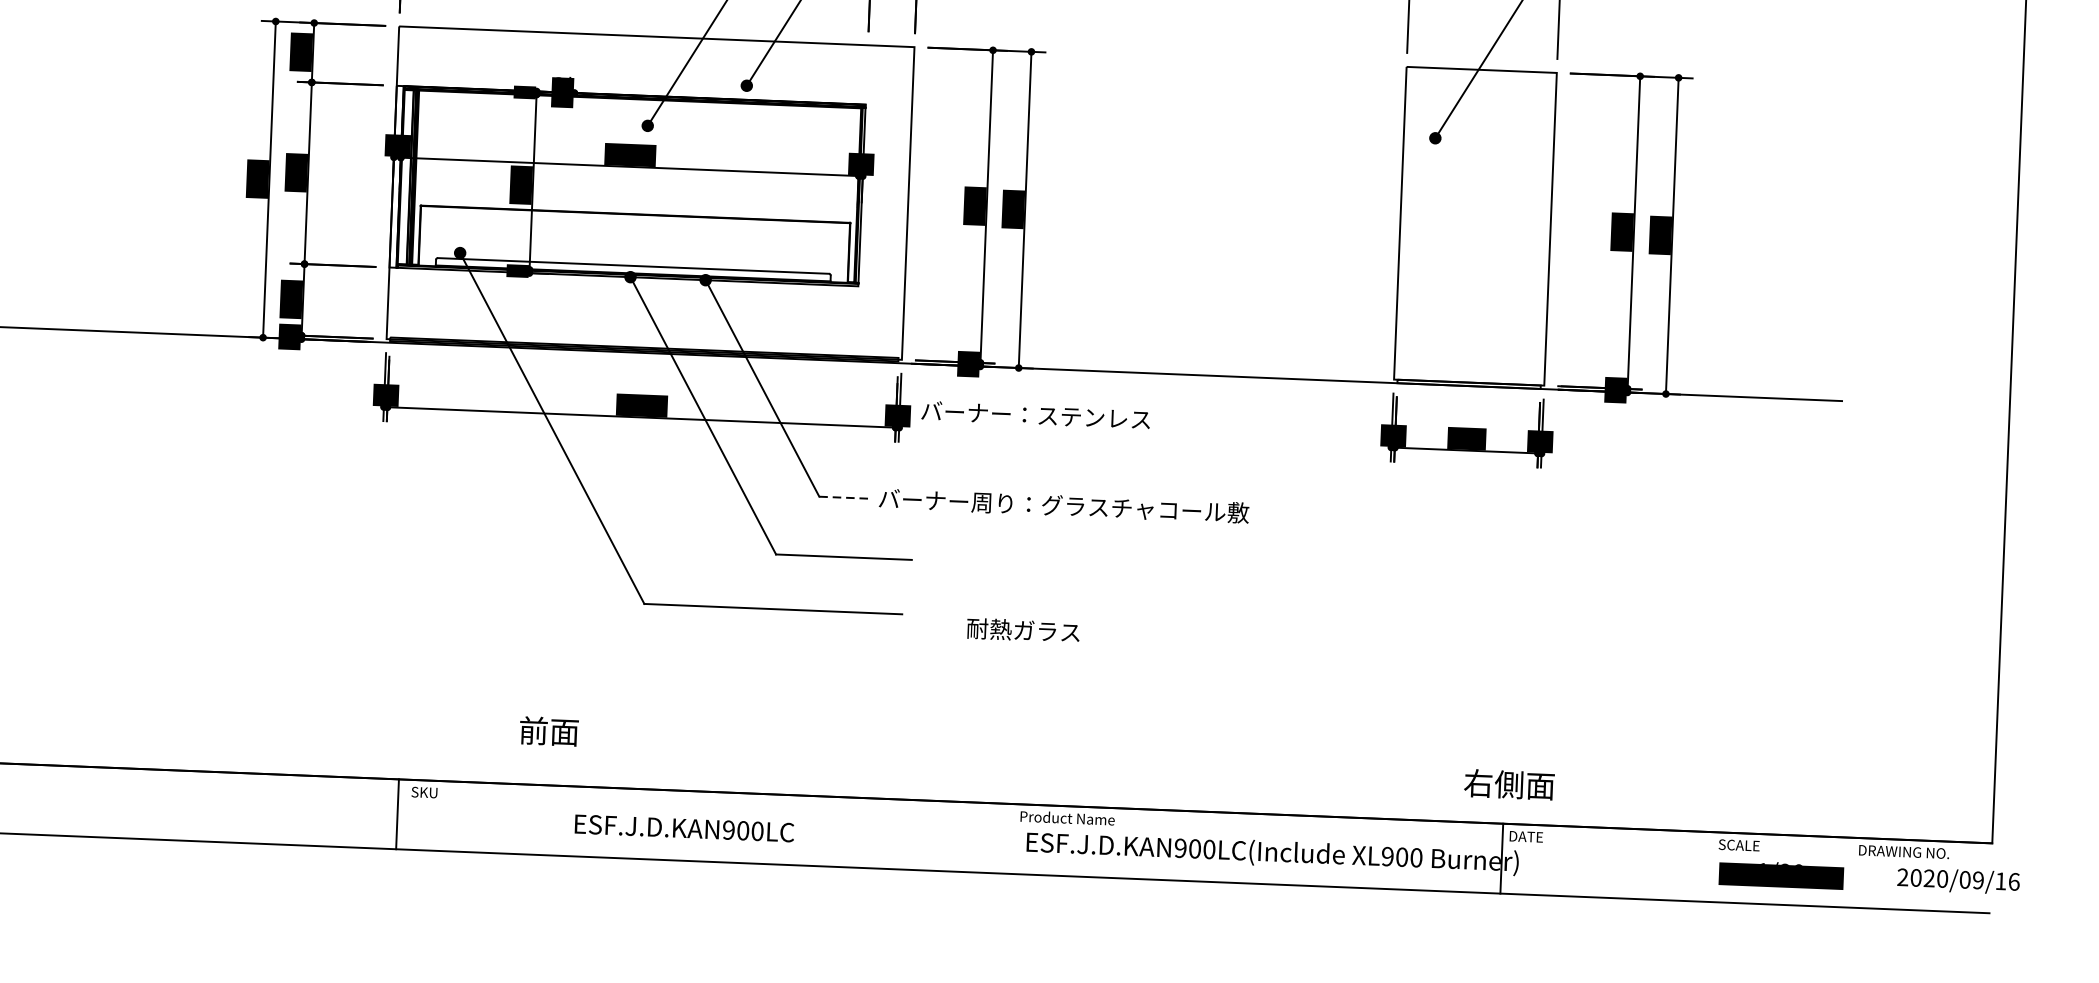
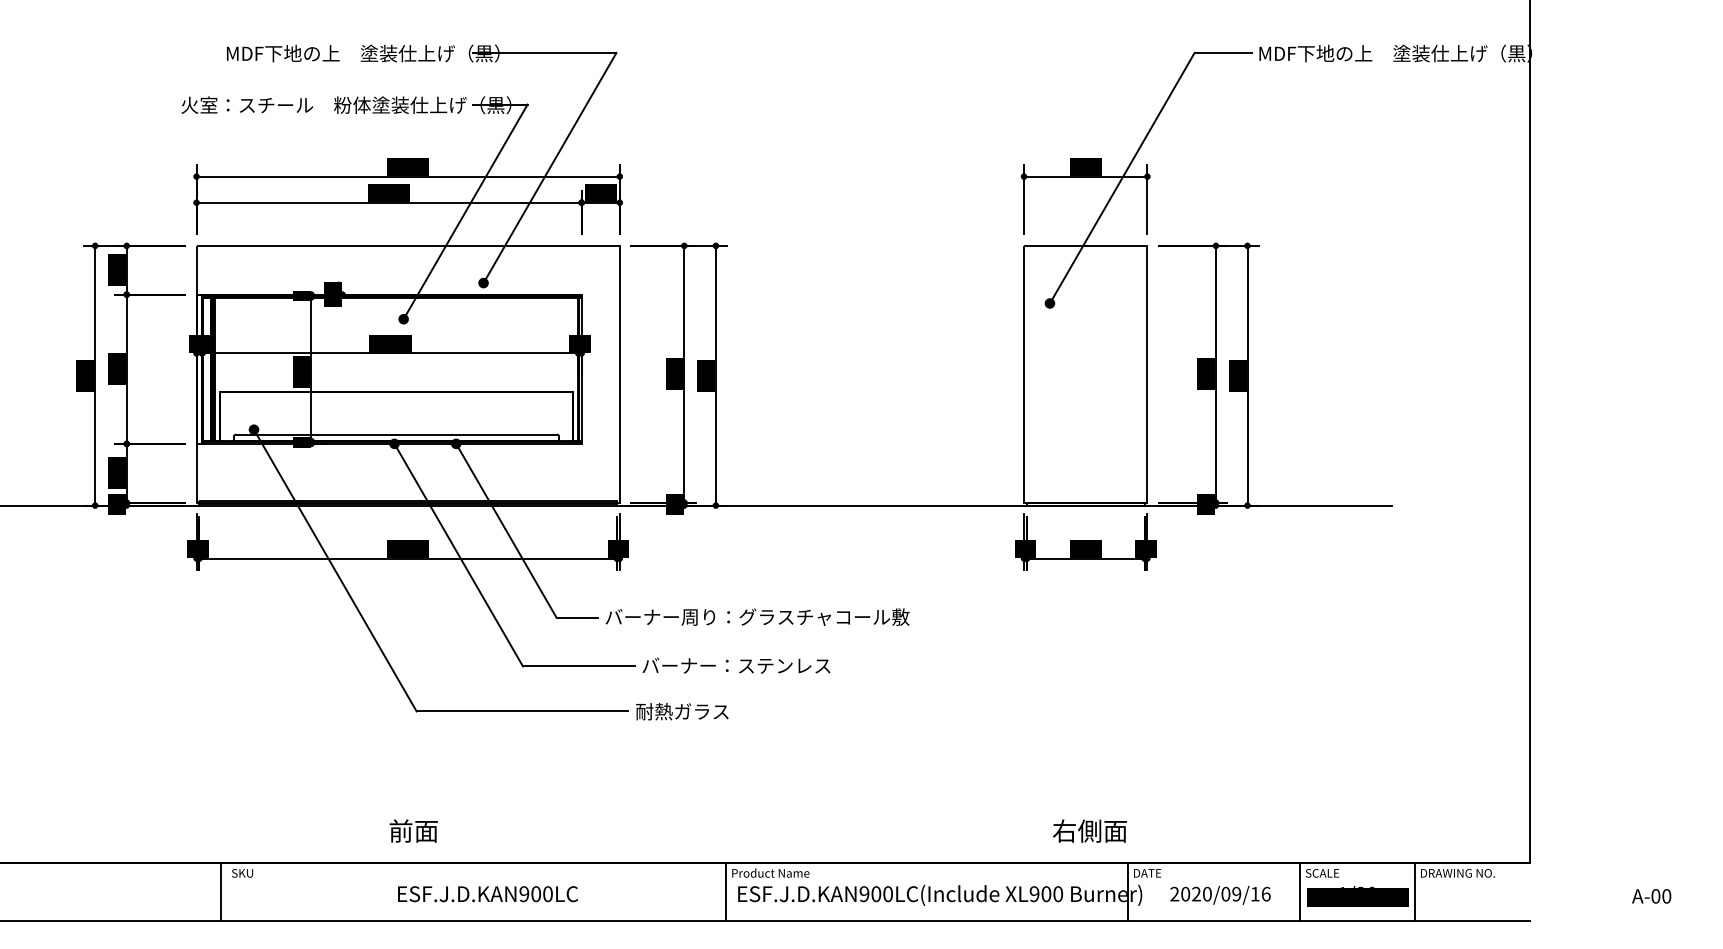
text: (1035, 414) -> (736, 665), moved
line: (844, 497) -> (577, 617), dashed -> solid
text: (1023, 630) -> (682, 711), moved
text: (548, 730) -> (413, 830), moved
text: (1508, 783) -> (1089, 830), moved
text: (683, 828) -> (487, 894), moved
line: (1012, 838) -> (726, 891), added
line: (1711, 866) -> (1300, 891), added
line: (1851, 872) -> (1415, 891), added
text: (1958, 879) -> (1220, 894), moved

